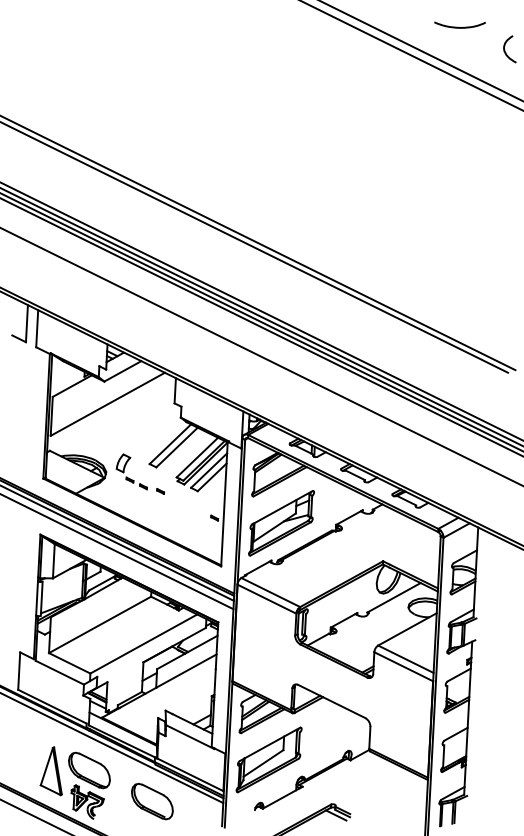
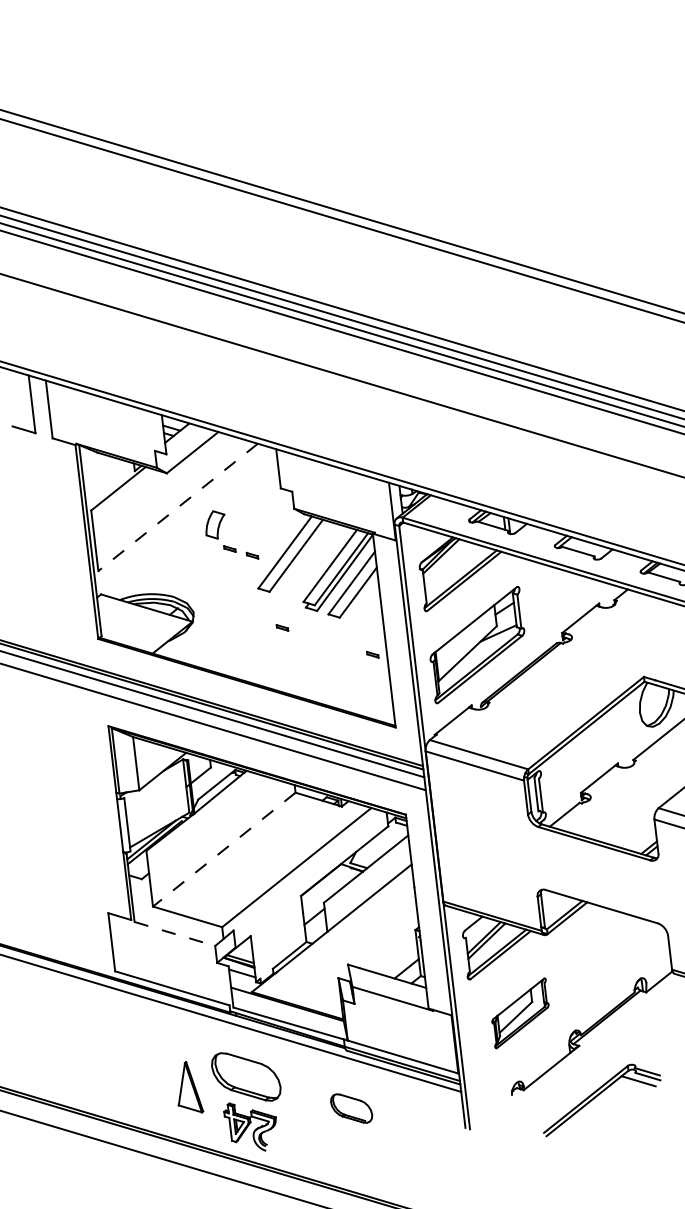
line: (107, 404) -> (177, 507), solid -> dashed
part: (127, 476) -> (225, 544), moved
line: (99, 625) -> (223, 850), solid -> dashed
line: (59, 672) -> (174, 933), solid -> dashed
part: (268, 759) -> (519, 1012), size x0.6
part: (50, 771) -> (186, 1088), size x0.7
part: (152, 801) -> (351, 1108), size x0.6

